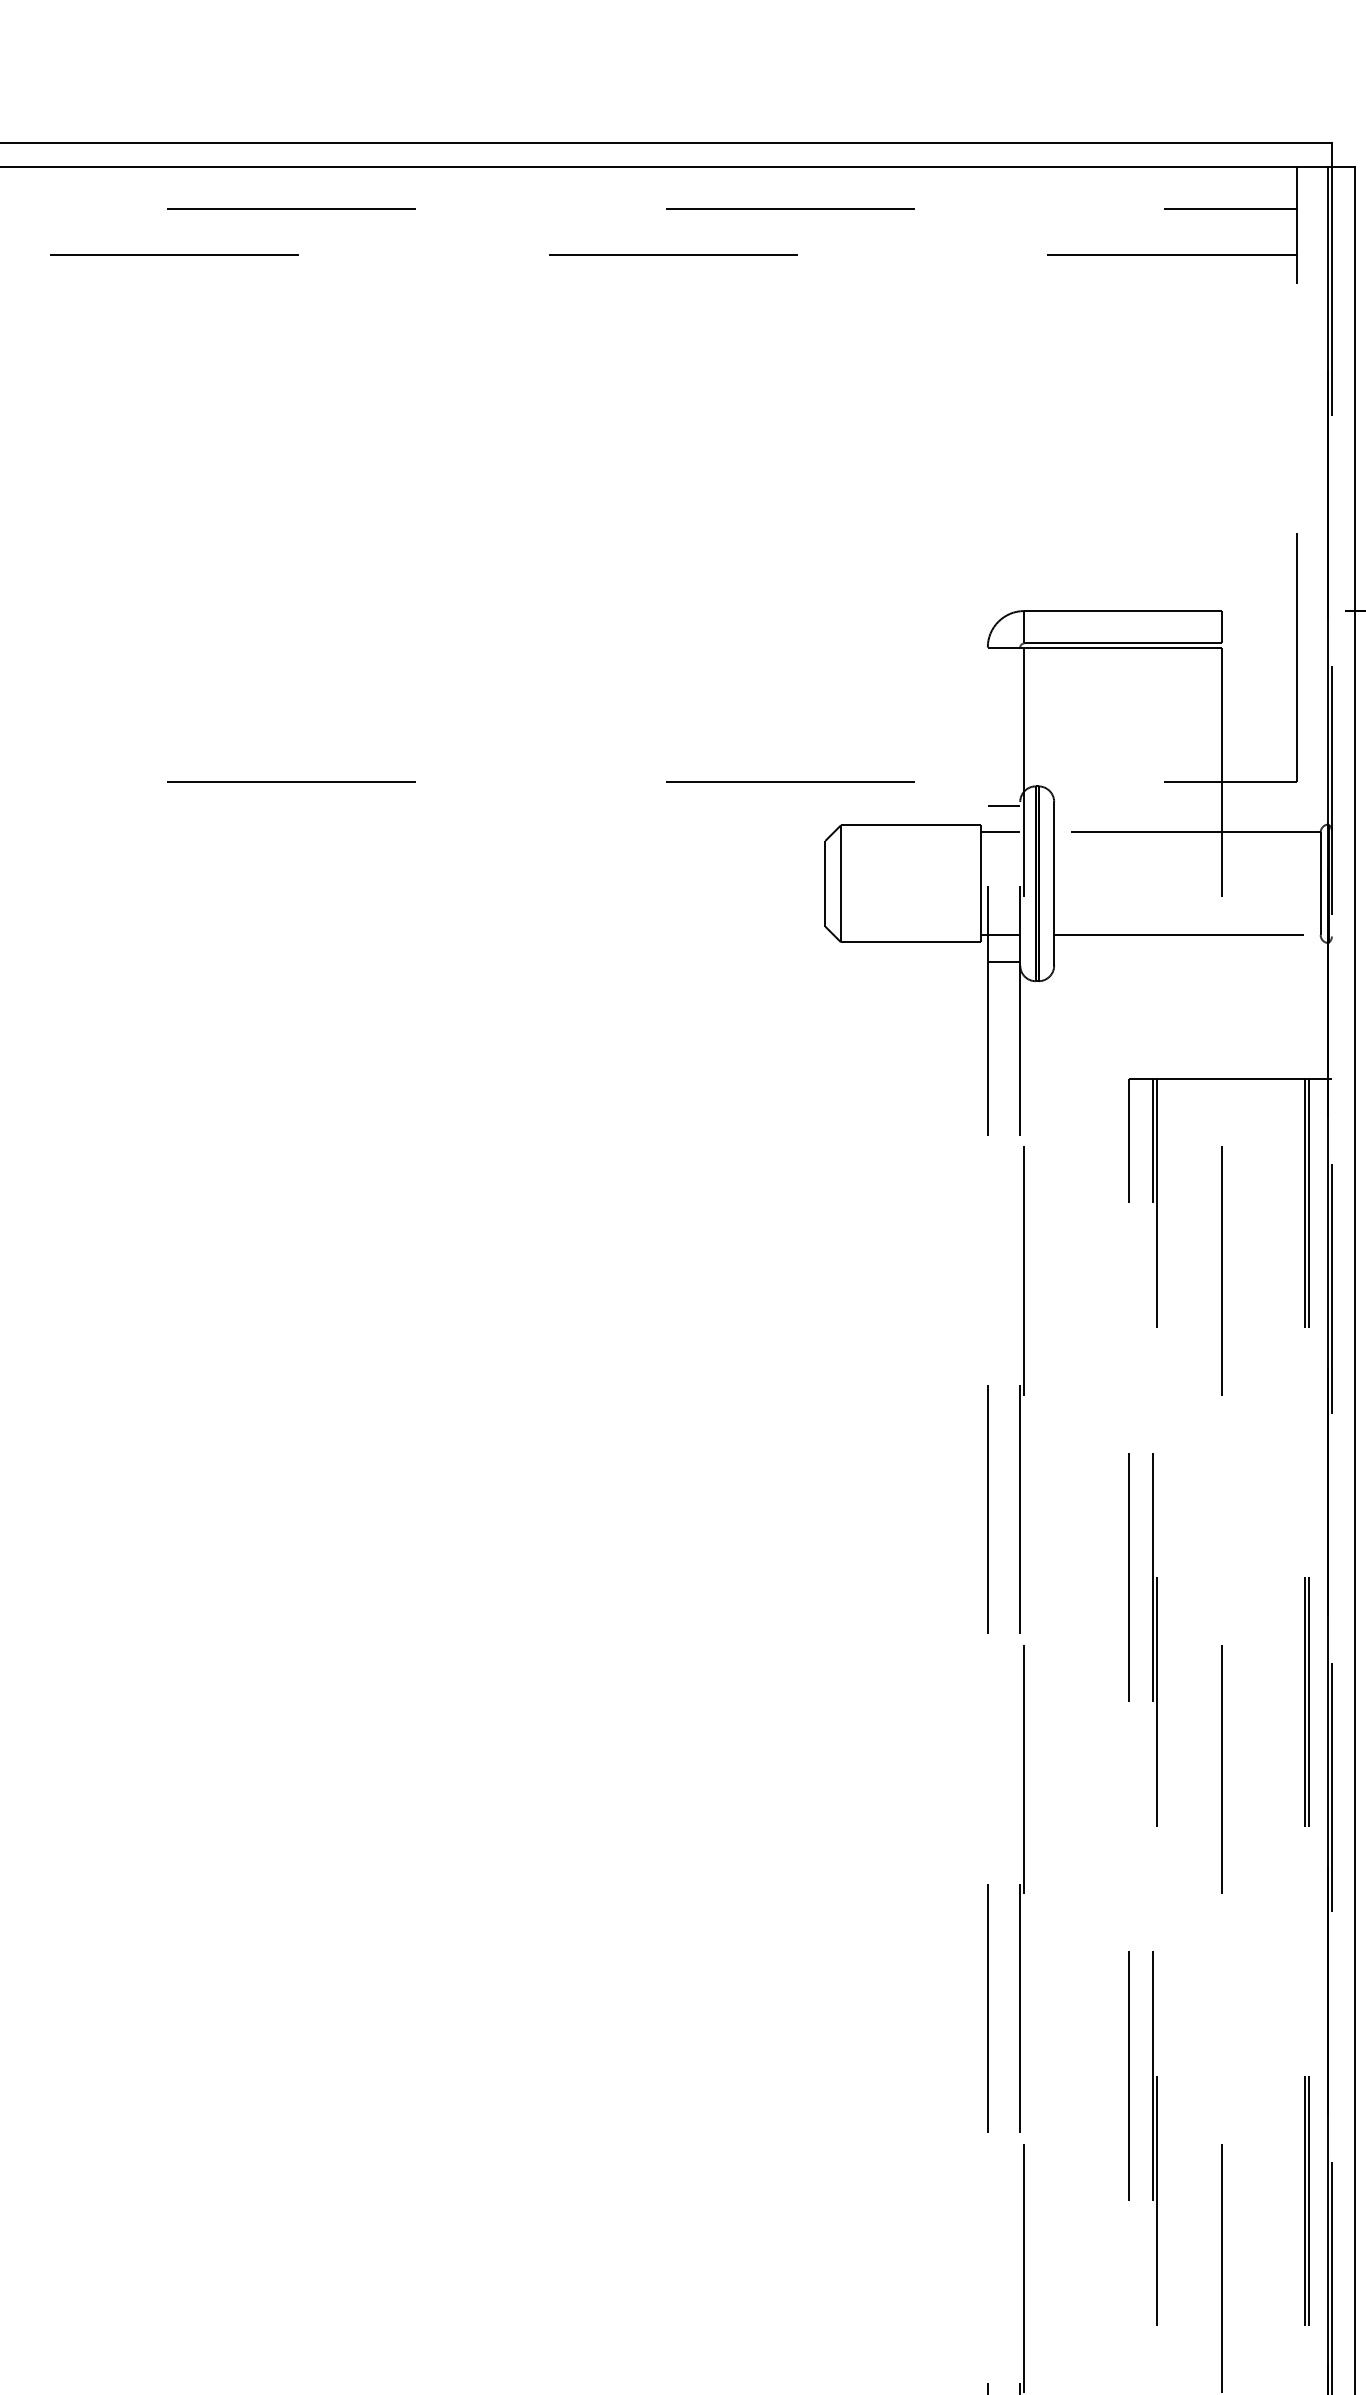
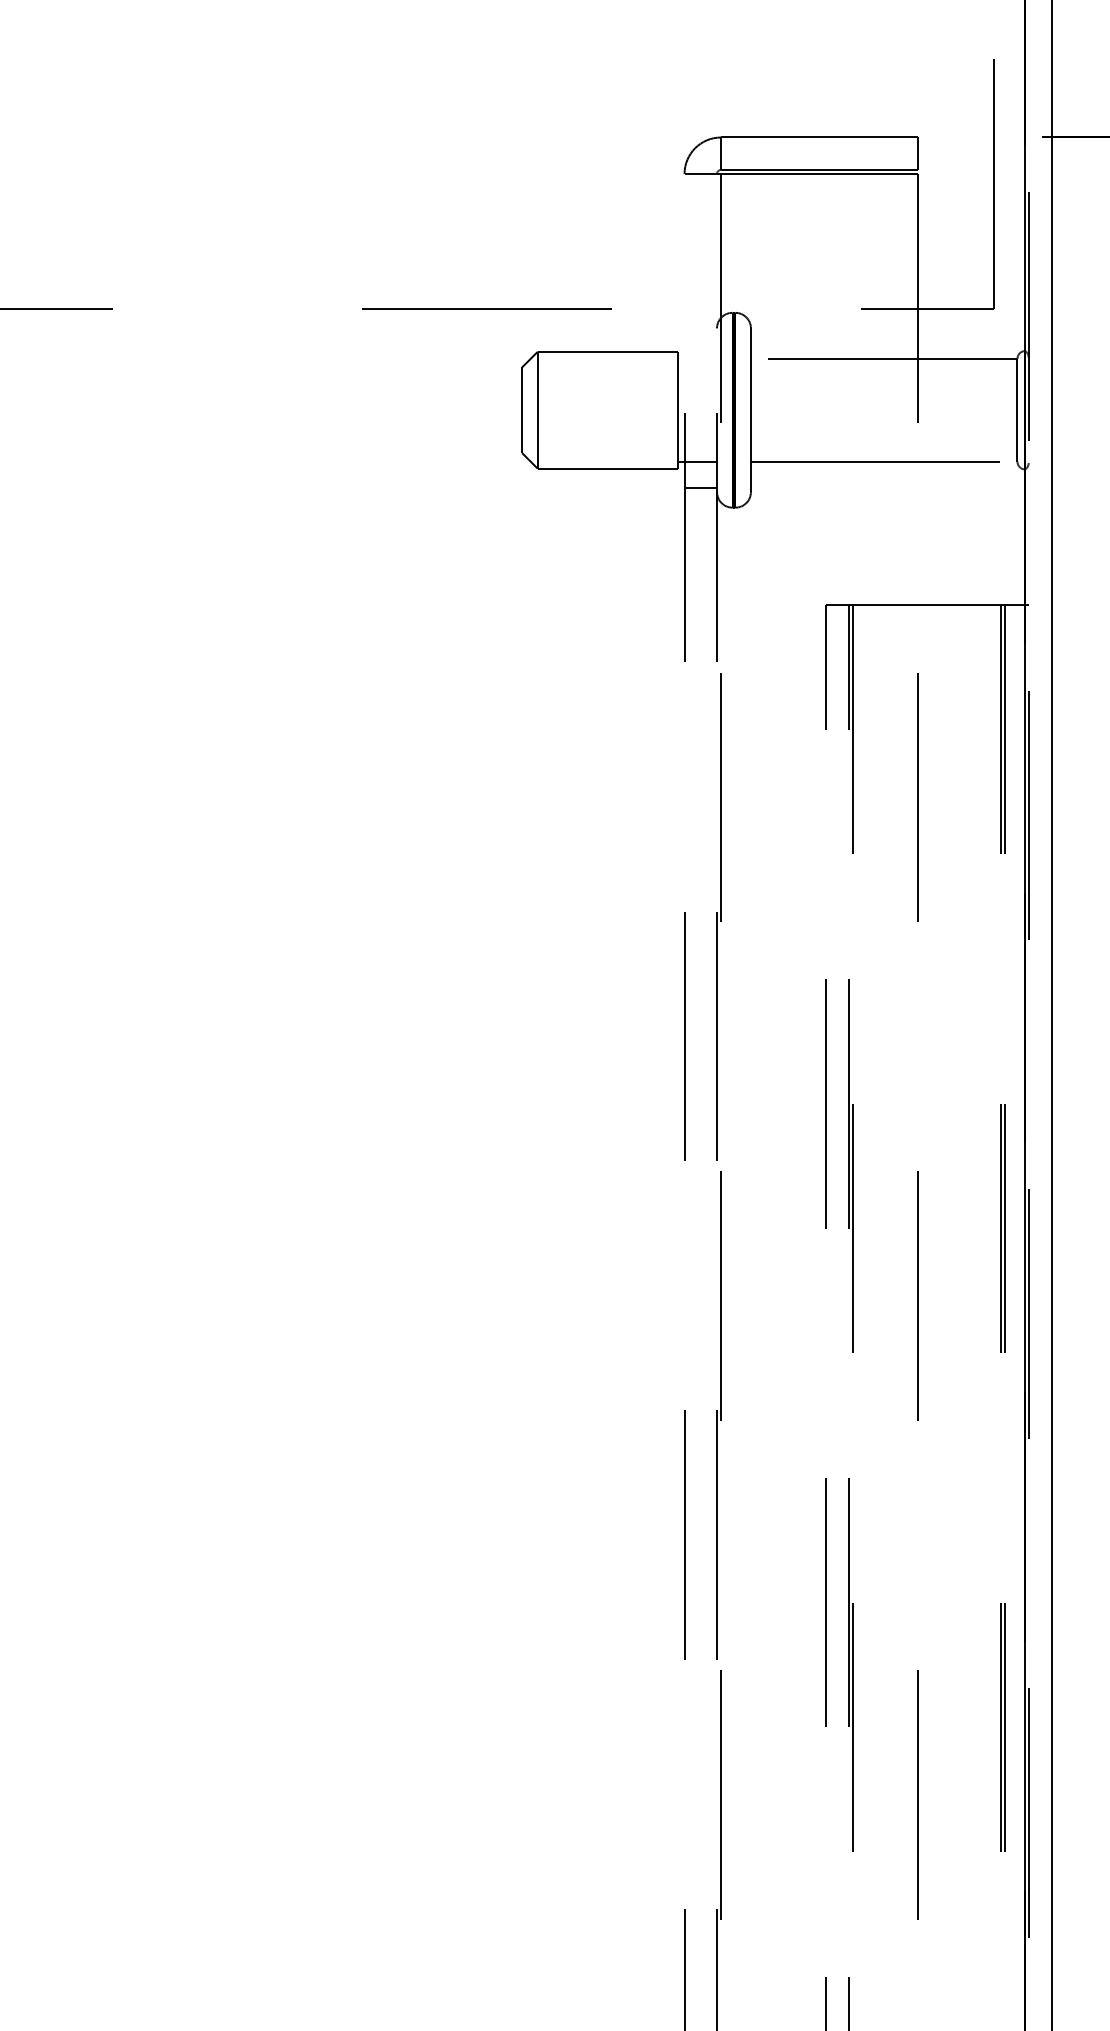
line: (1003, 805) -> (700, 331), removed
line: (1000, 832) -> (697, 358), removed

